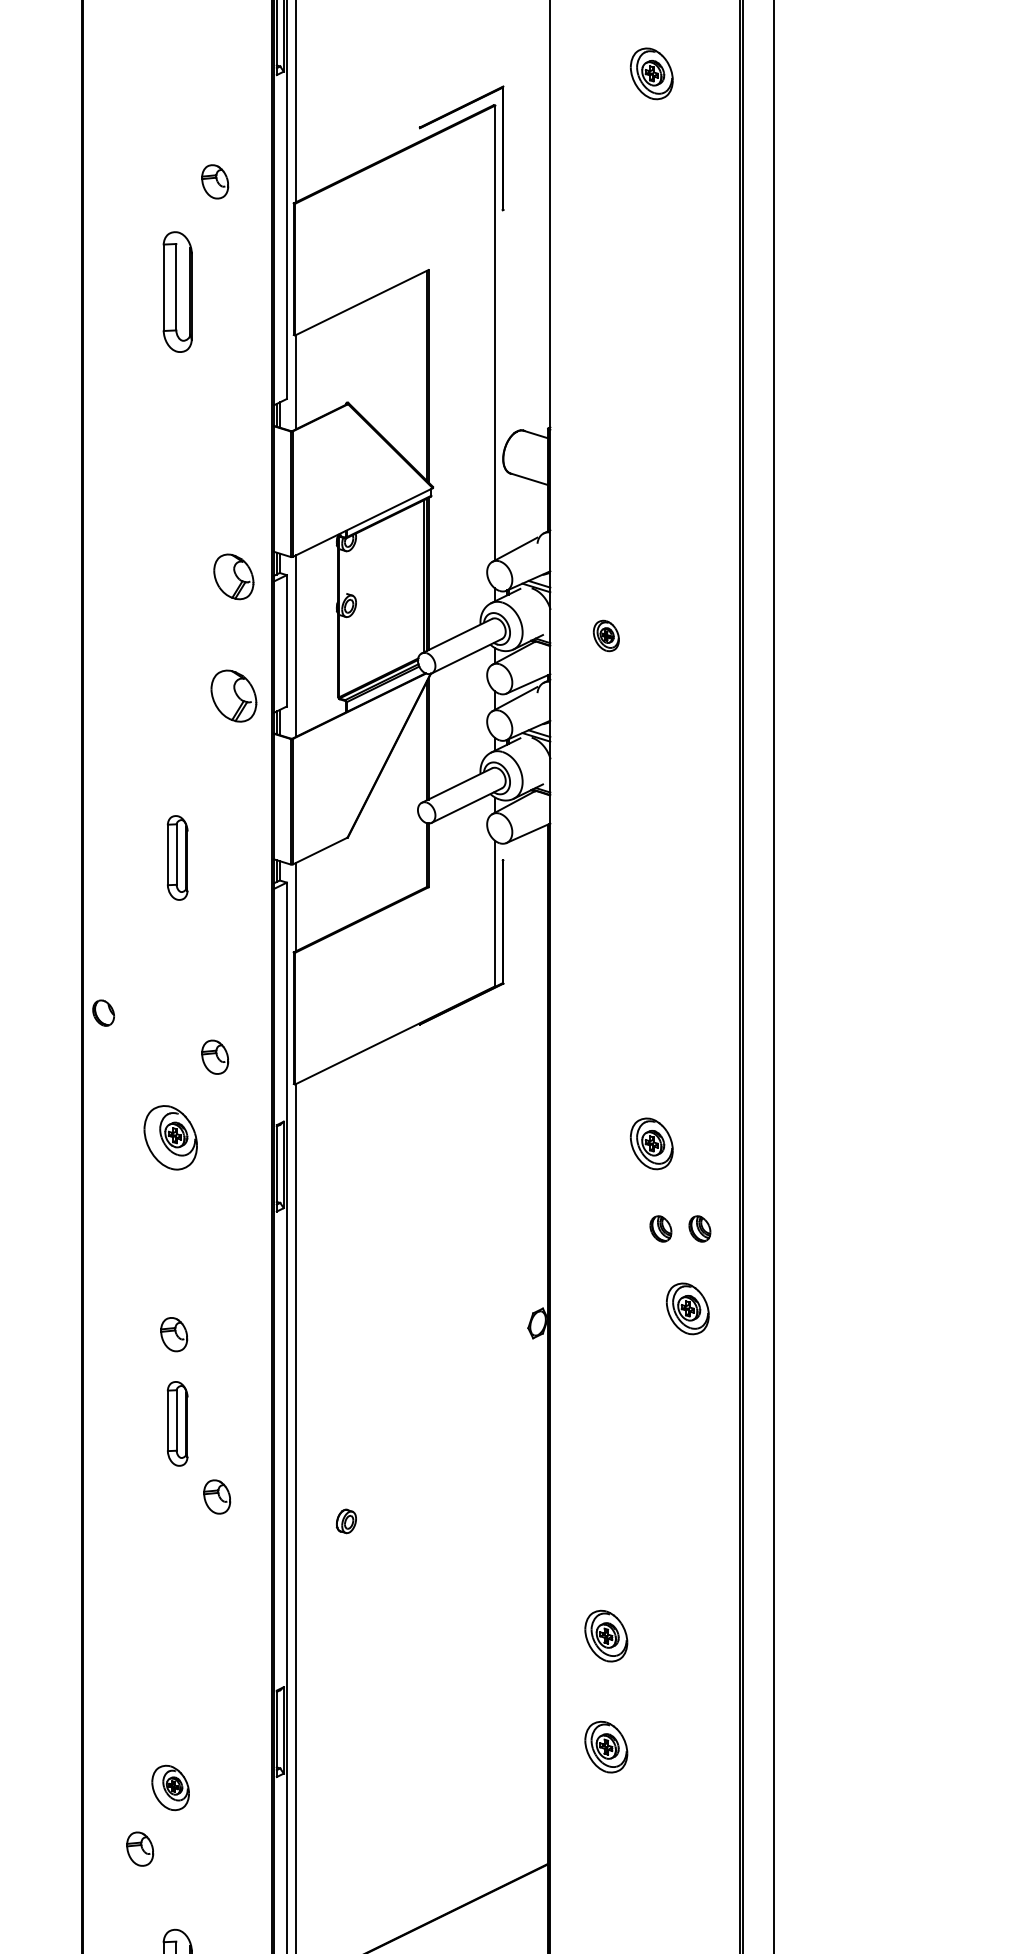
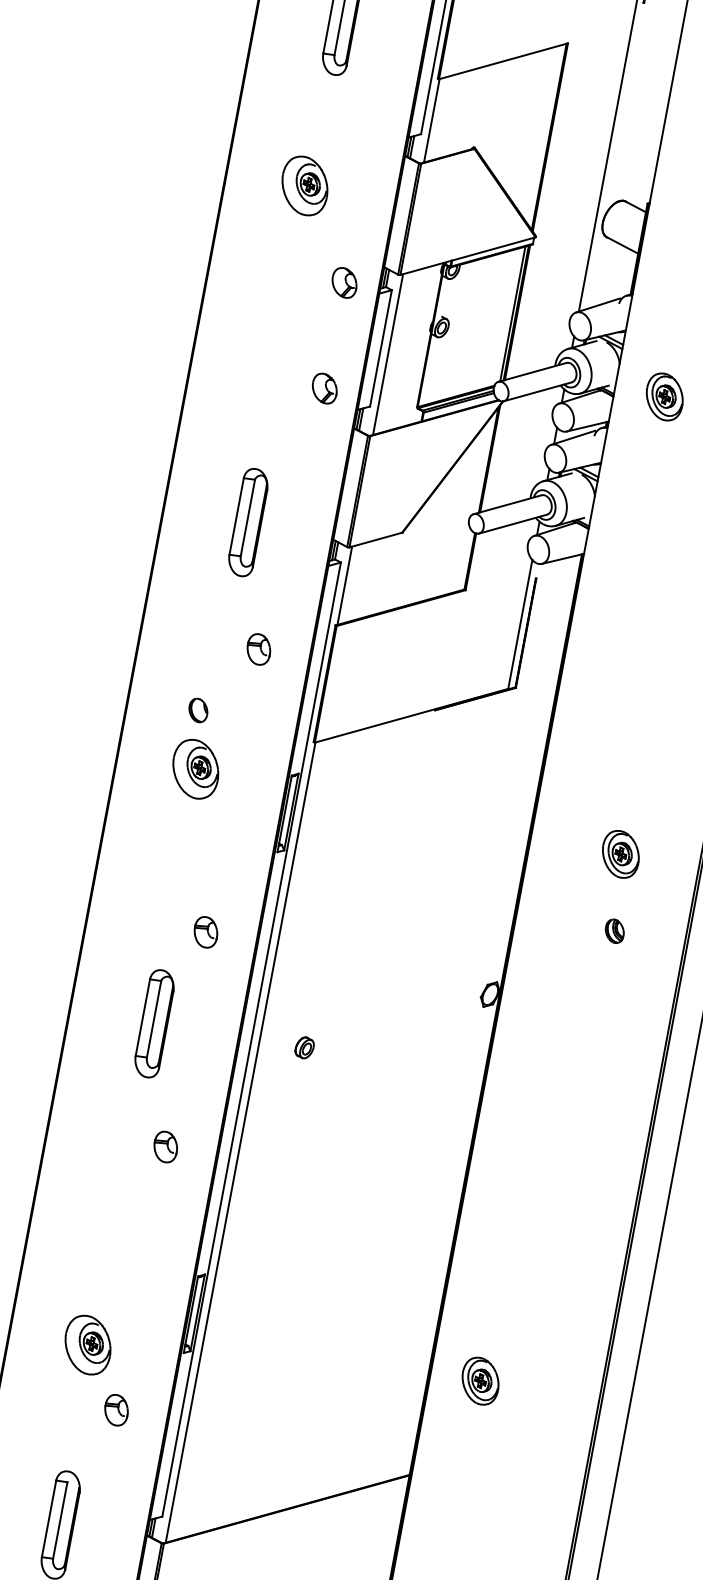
part: (170, 478) -> (304, 185), added
part: (233, 576) -> (344, 282), size x0.71
part: (606, 635) -> (664, 396), size x1.67
part: (233, 696) -> (324, 388), size x0.62
part: (177, 857) -> (248, 522), size x1.43
part: (103, 1012) -> (198, 709), moved
part: (215, 1056) -> (259, 648), moved
part: (699, 1228) -> (649, 937), removed
part: (687, 1308) -> (625, 1006), removed
part: (174, 1334) -> (206, 932), moved
part: (177, 1423) -> (154, 1023), size x1.43
part: (217, 1496) -> (166, 1146), moved
part: (346, 1521) -> (304, 1047), moved
part: (606, 1635) -> (499, 1282), removed
part: (170, 1787) -> (87, 1344), size x1.43
part: (140, 1848) -> (116, 1409), moved

